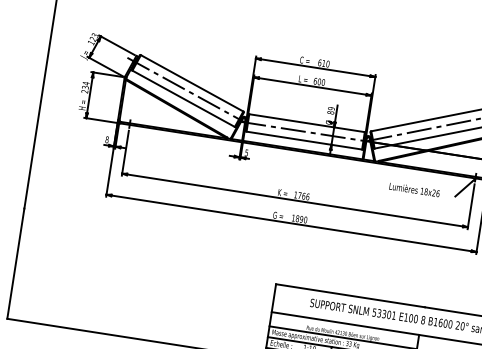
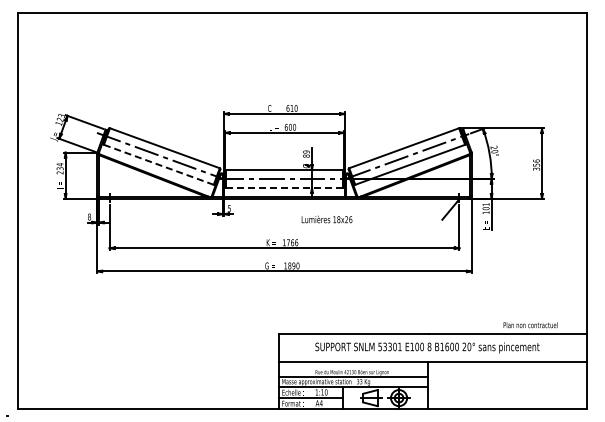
line: (184, 98) -> (159, 164), solid -> dashed
line: (305, 140) -> (285, 187), solid -> dashed
text: (414, 189) -> (326, 219), moved

